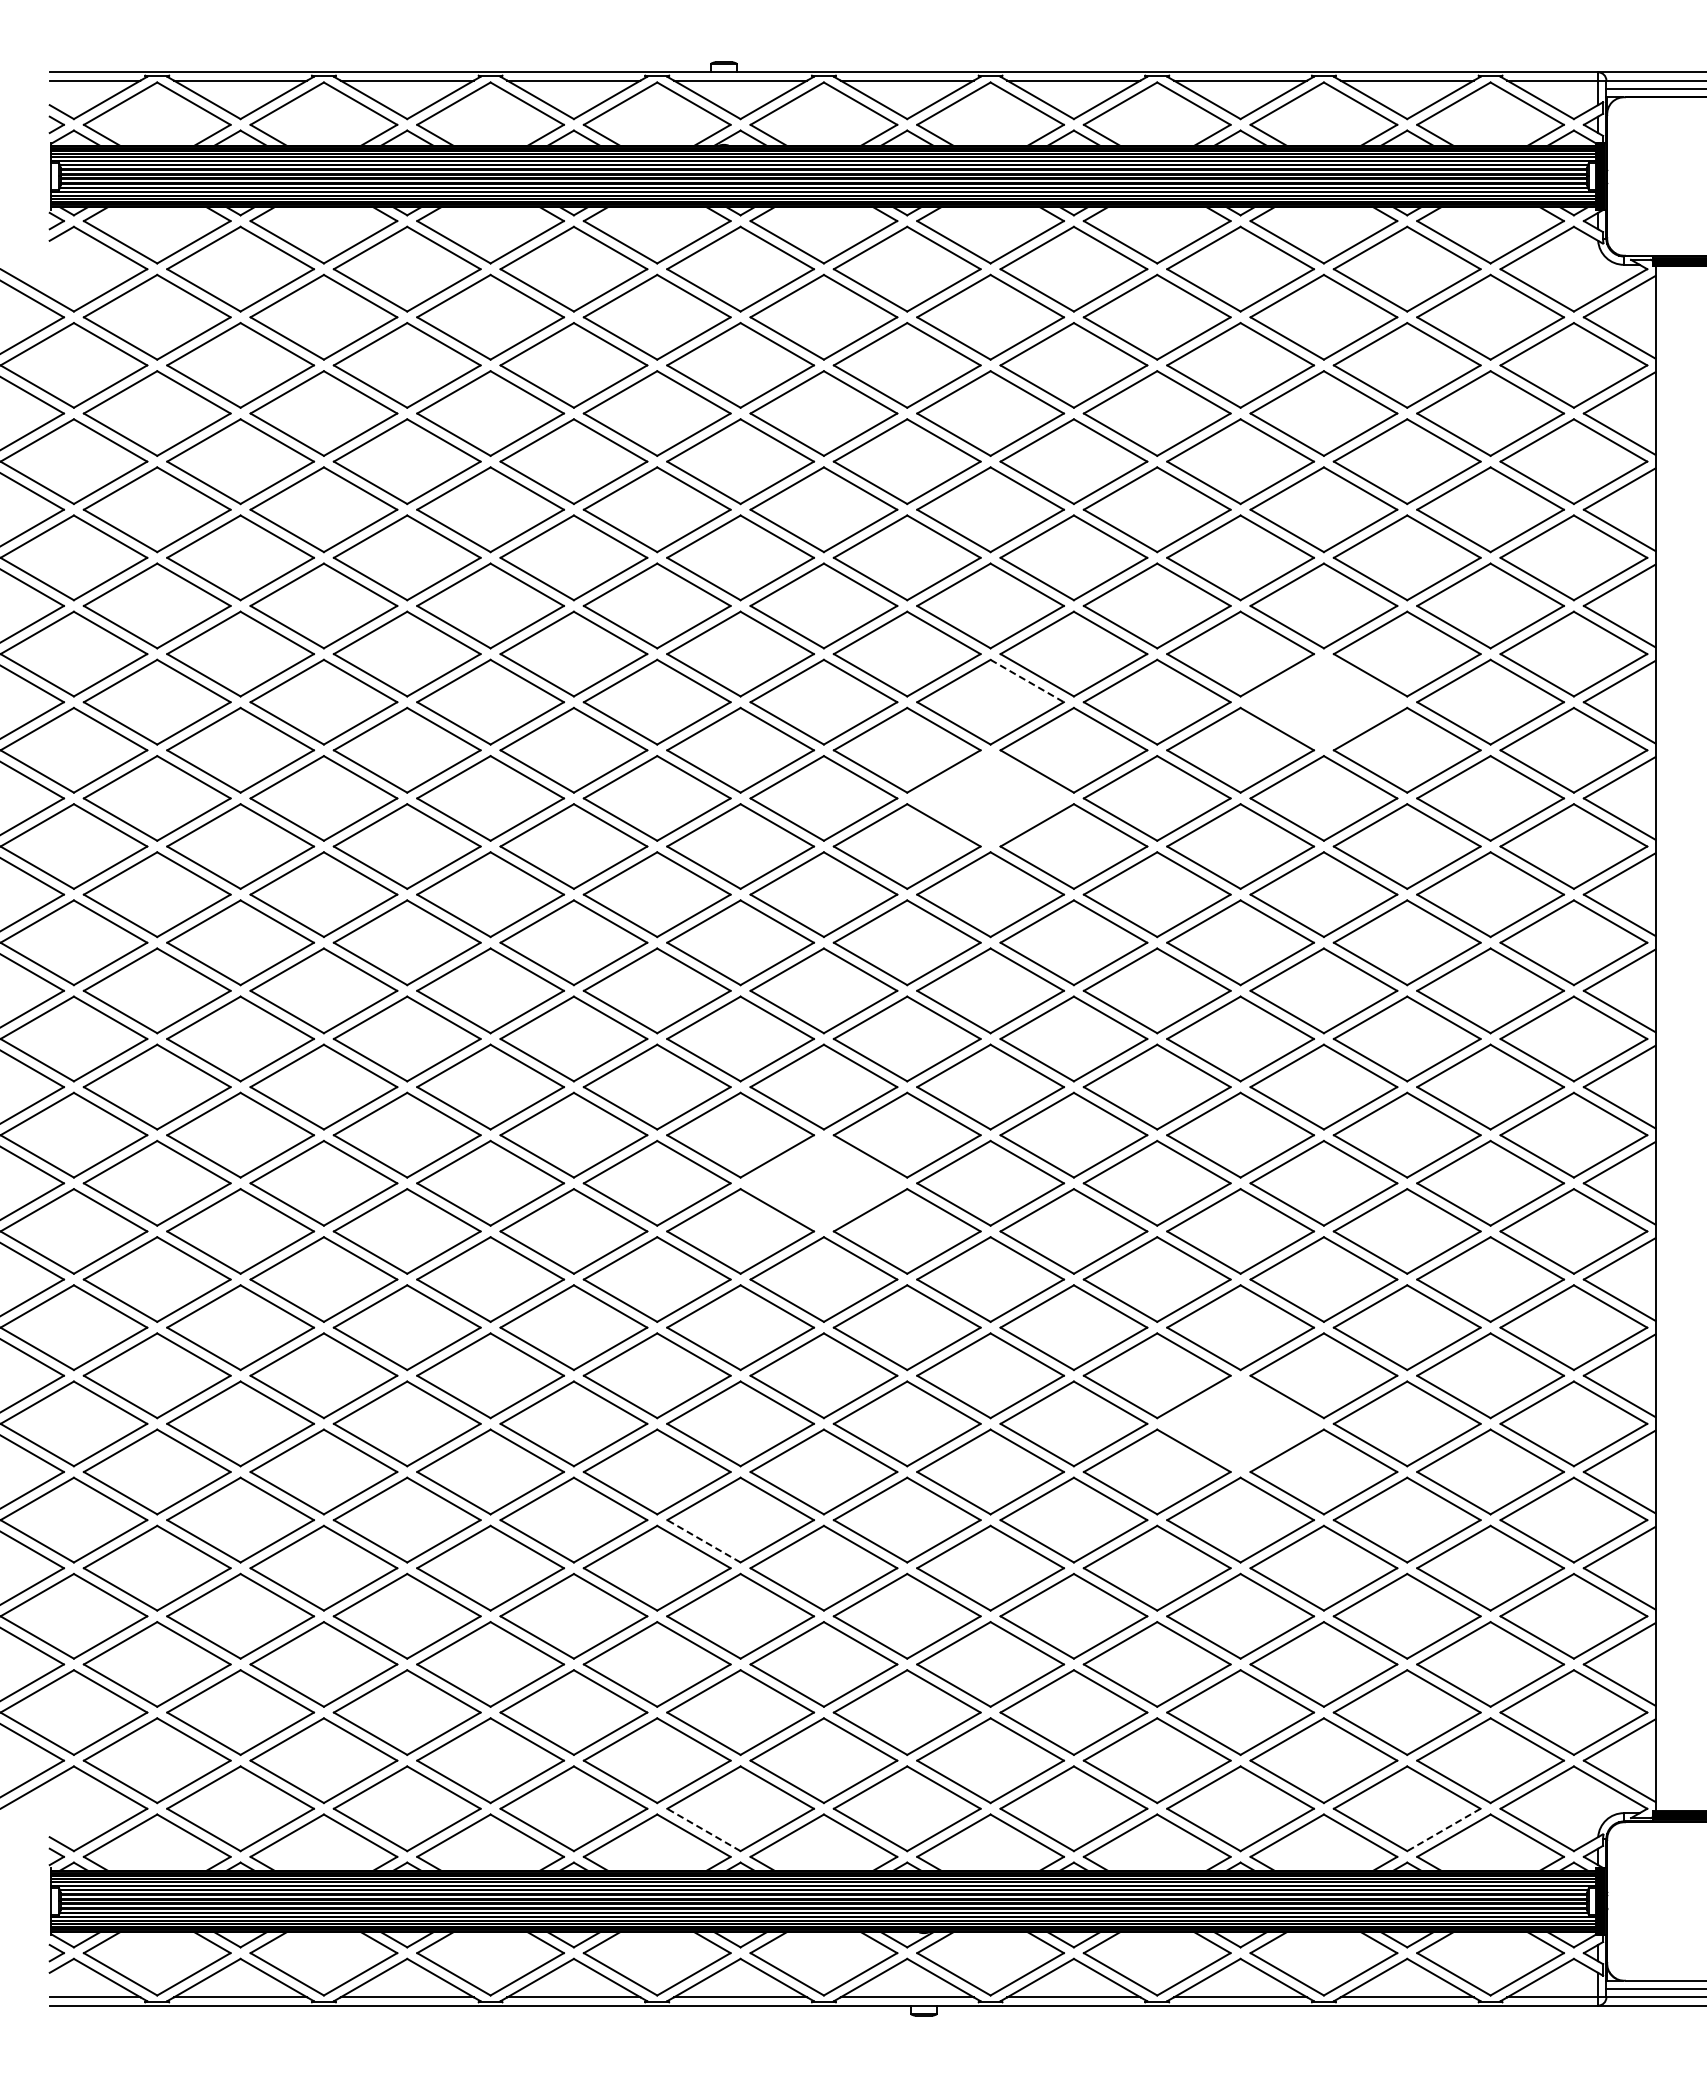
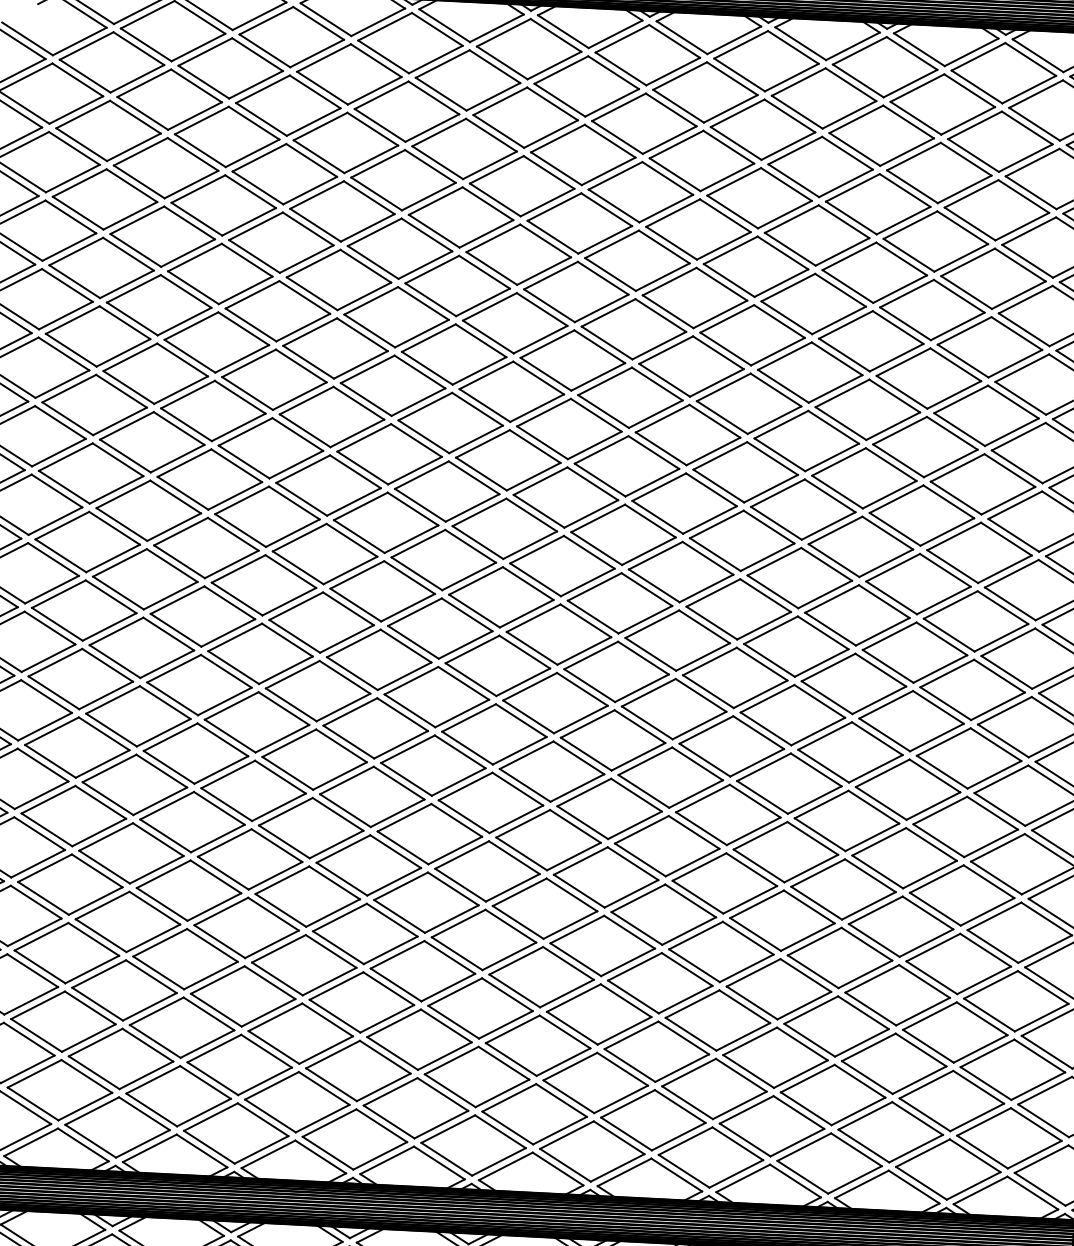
line: (1027, 681) -> (718, 353), dashed -> solid
part: (1323, 701) -> (928, 378), added
part: (990, 798) -> (688, 435), added
part: (823, 1182) -> (555, 702), added
part: (1240, 1423) -> (843, 889), added
line: (703, 1541) -> (456, 953), dashed -> solid
line: (703, 1829) -> (446, 1158), dashed -> solid
line: (1443, 1830) -> (973, 1186), dashed -> solid

